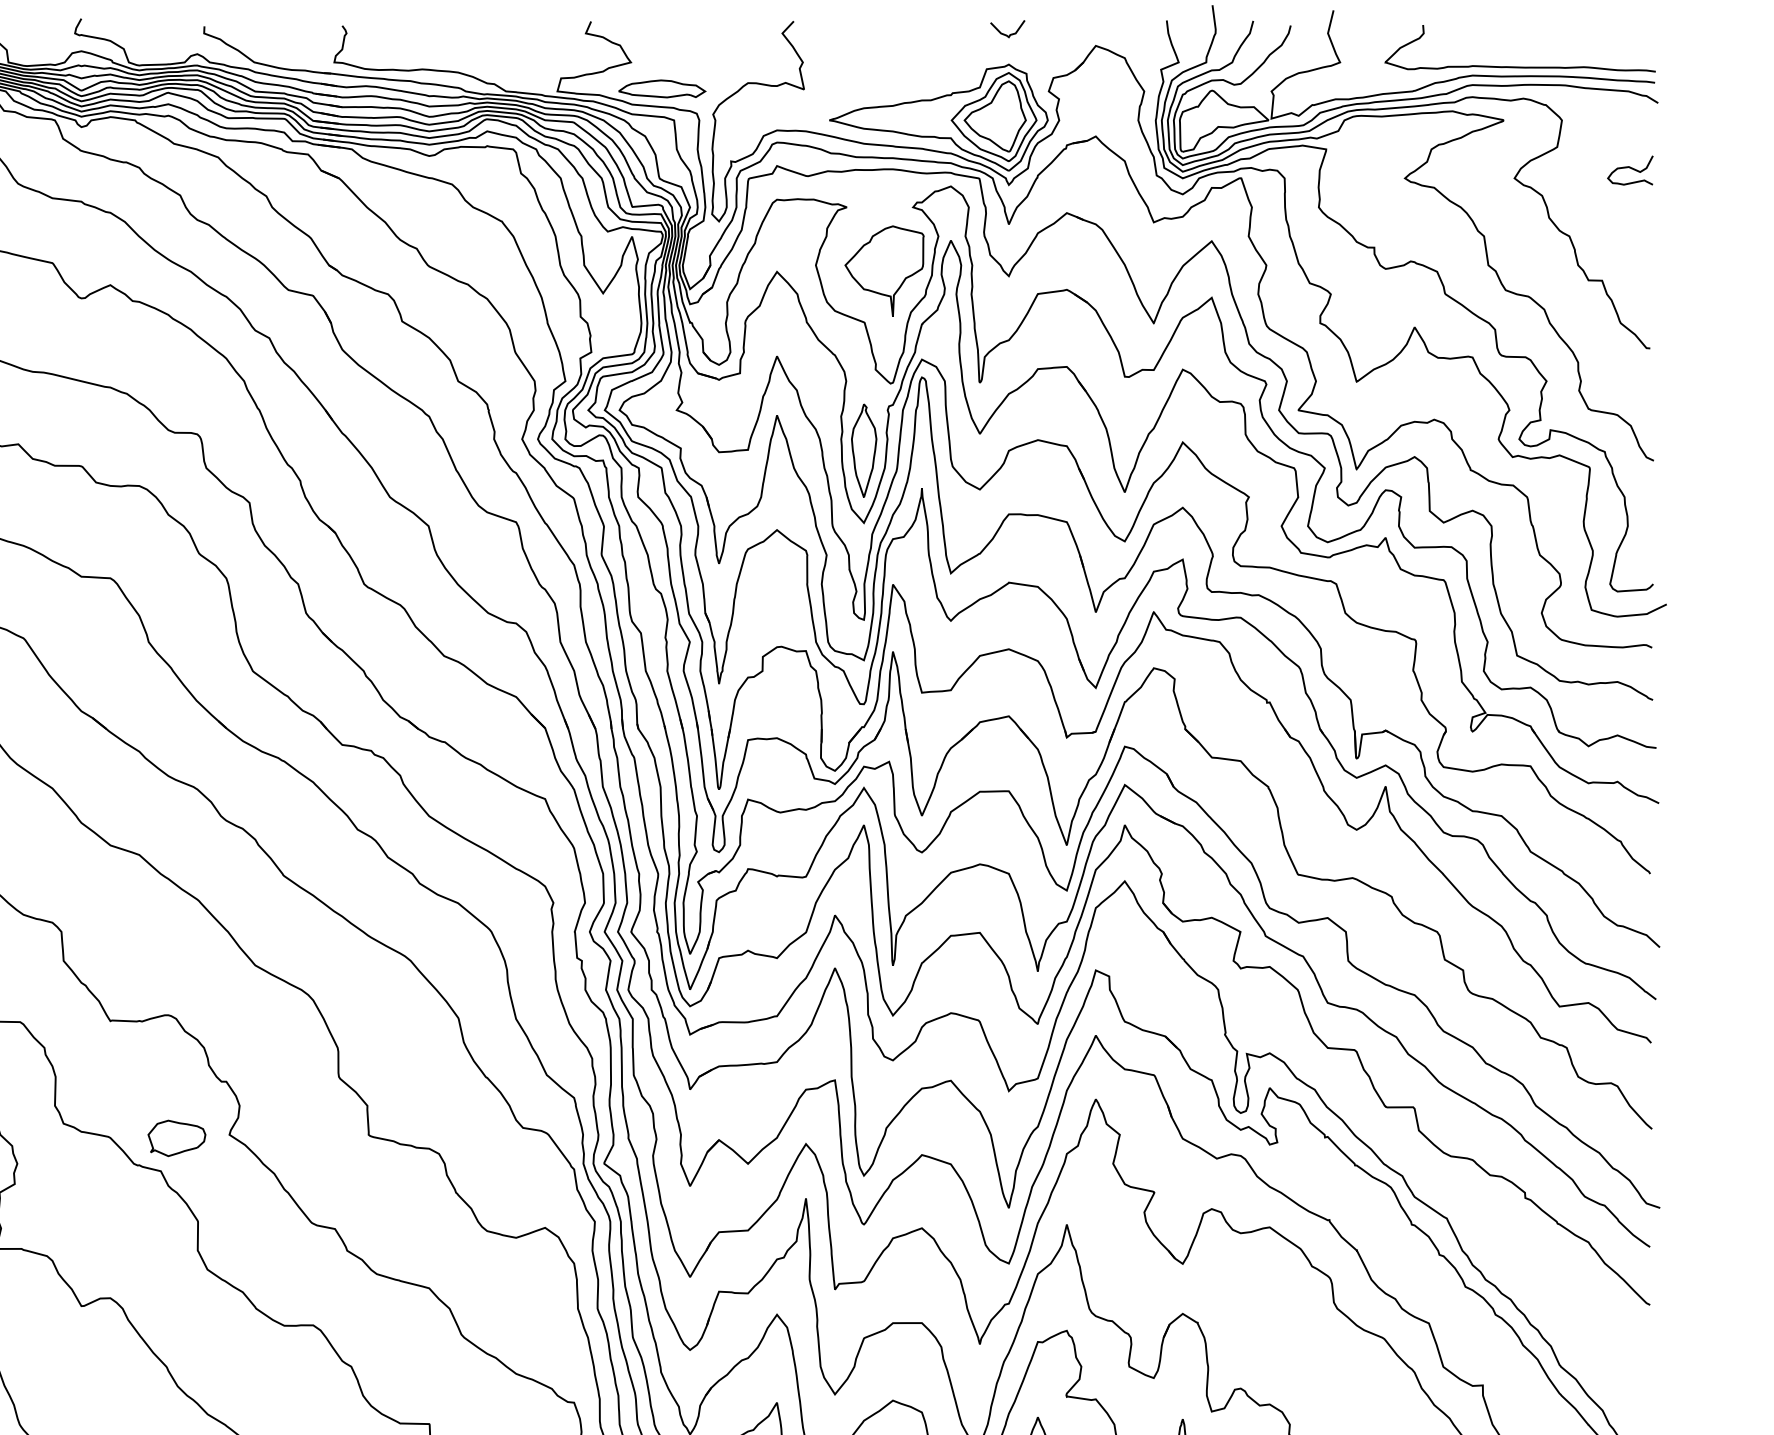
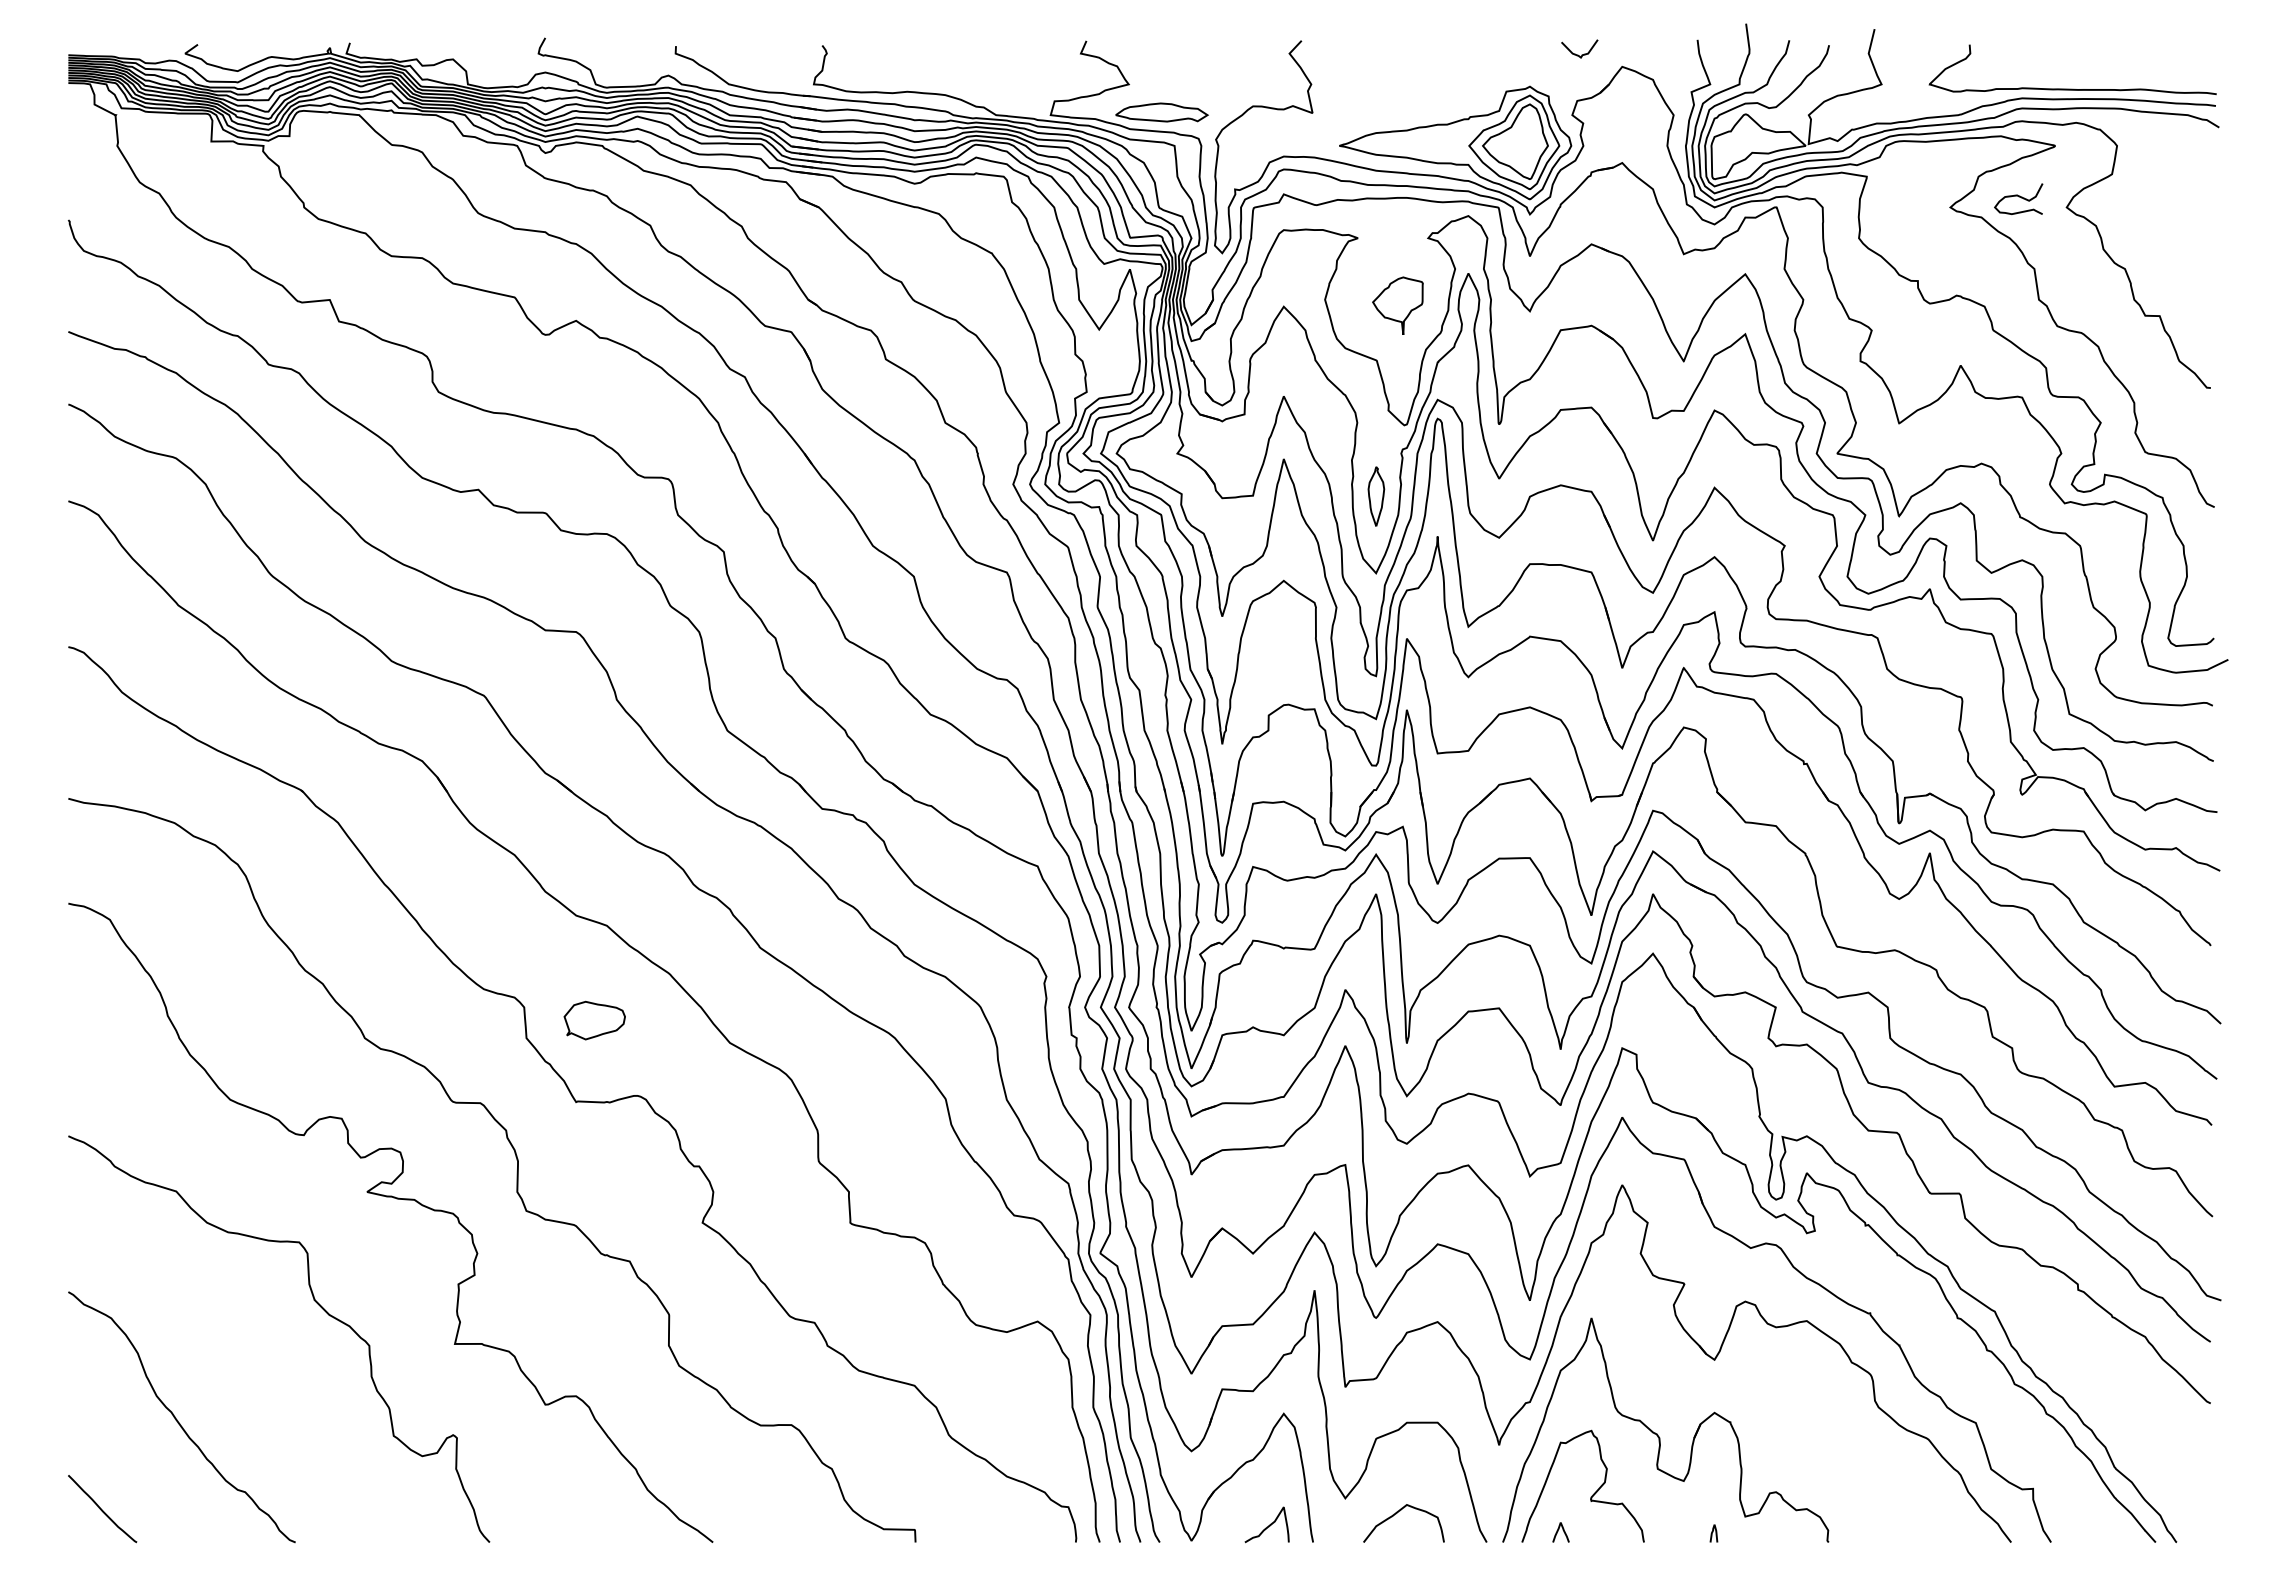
curve: (1006, 34) -> (1578, 54), moved
curve: (1631, 168) -> (2019, 197), moved
part: (884, 270) -> (1397, 305), size x0.6
part: (864, 450) -> (1376, 496), size x0.6
part: (176, 1138) -> (594, 1020), moved

